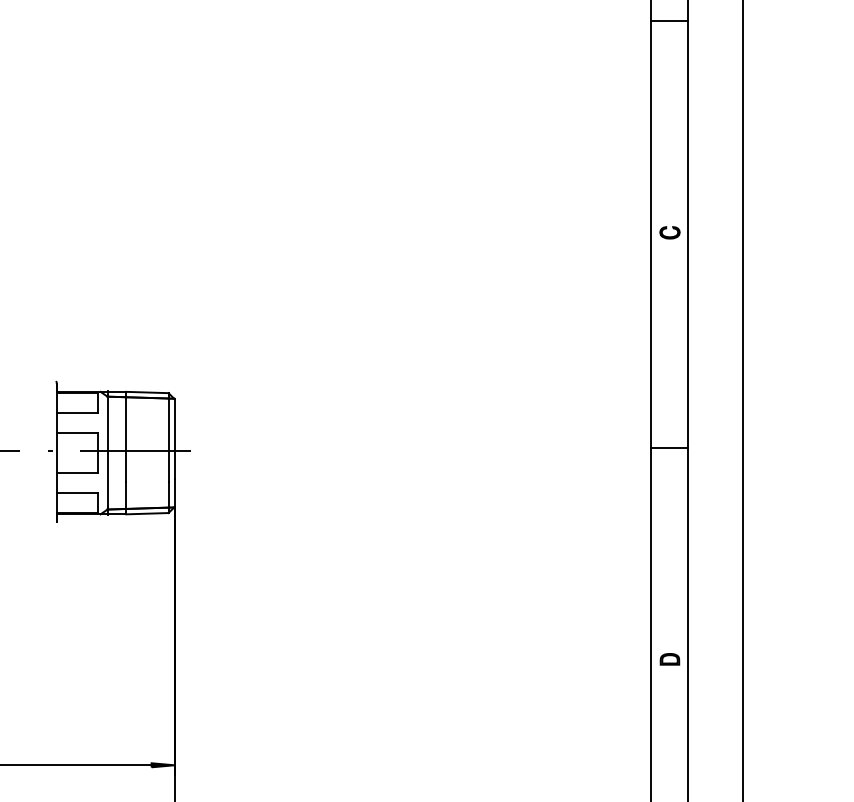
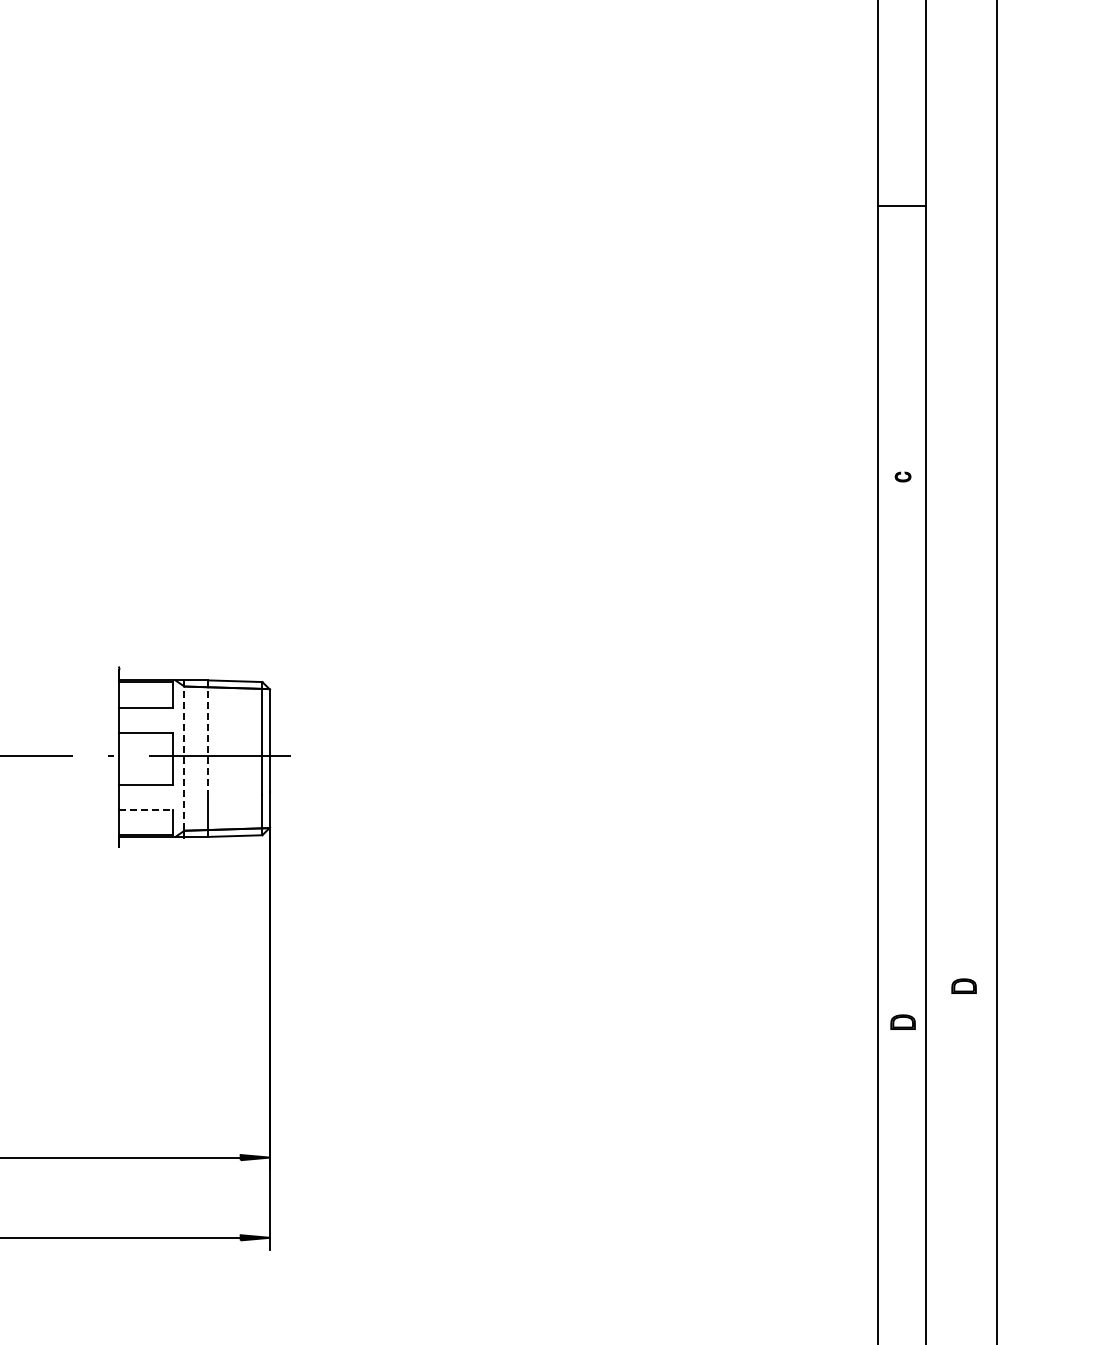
part: (669, 232) -> (902, 476), size x0.6
line: (126, 437) -> (208, 738), solid -> dashed
line: (668, 447) -> (901, 751), removed
line: (107, 449) -> (184, 754), solid -> dashed
line: (77, 492) -> (146, 809), solid -> dashed
part: (717, 630) -> (963, 985), added

